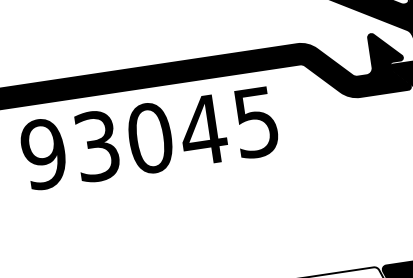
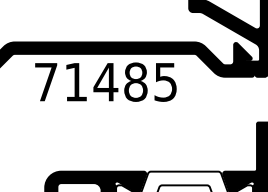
text: (124, 140) -> (91, 81), 93045 -> 71485

